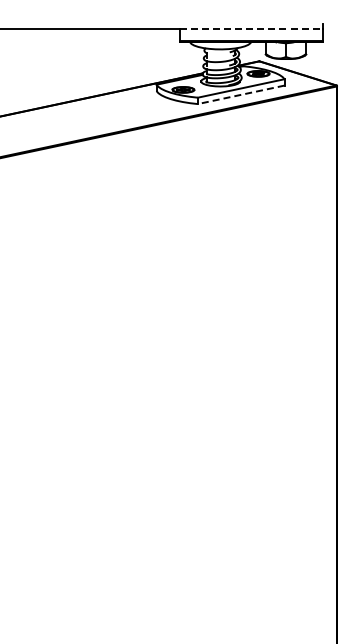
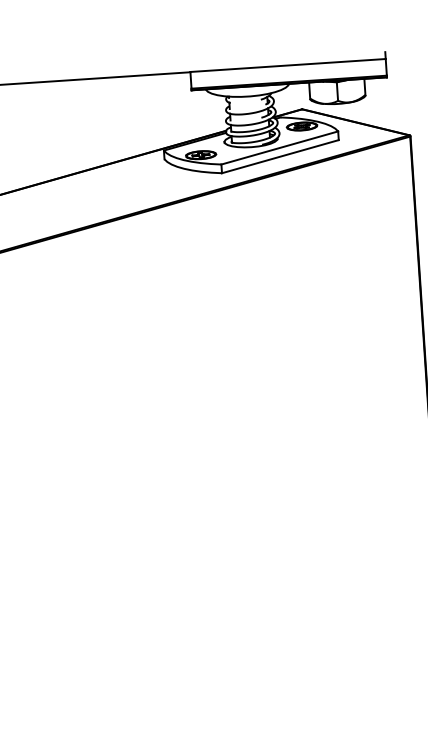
line: (251, 28) -> (288, 65), dashed -> solid
line: (240, 94) -> (279, 156), dashed -> solid

